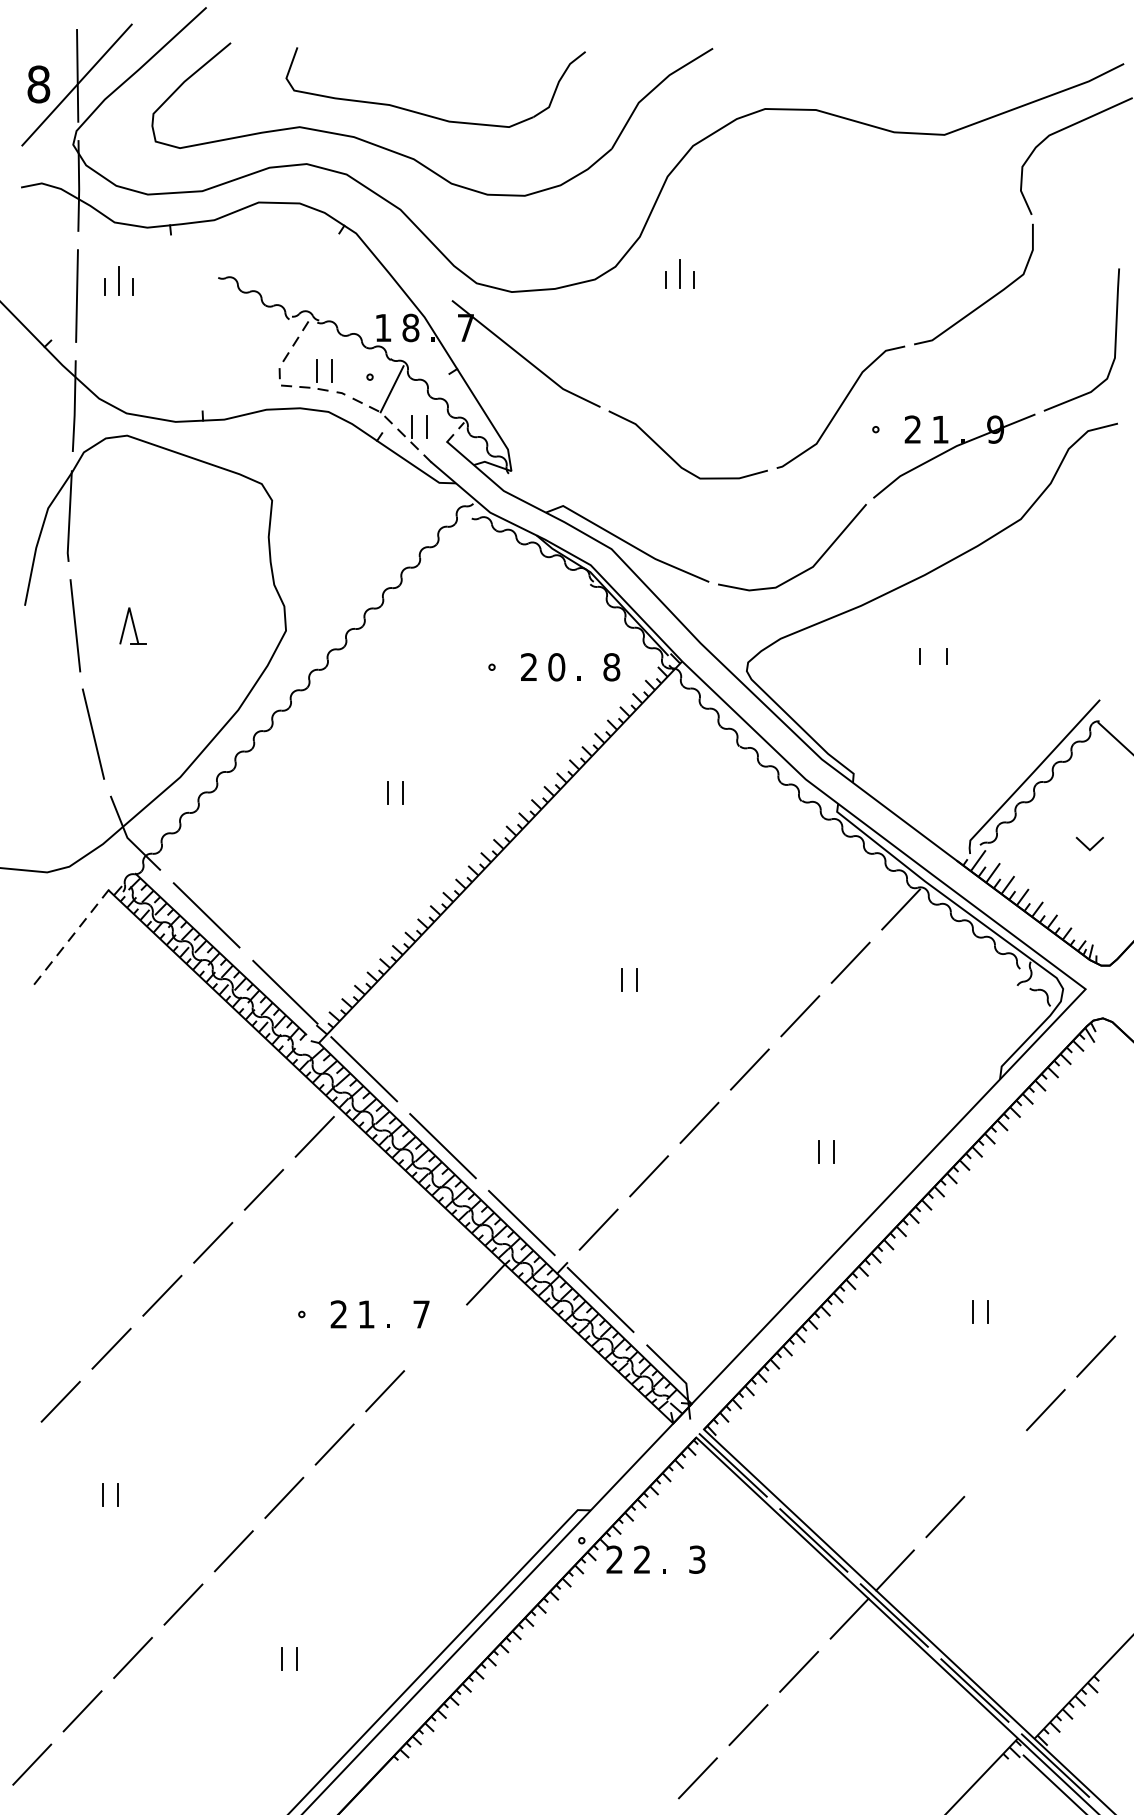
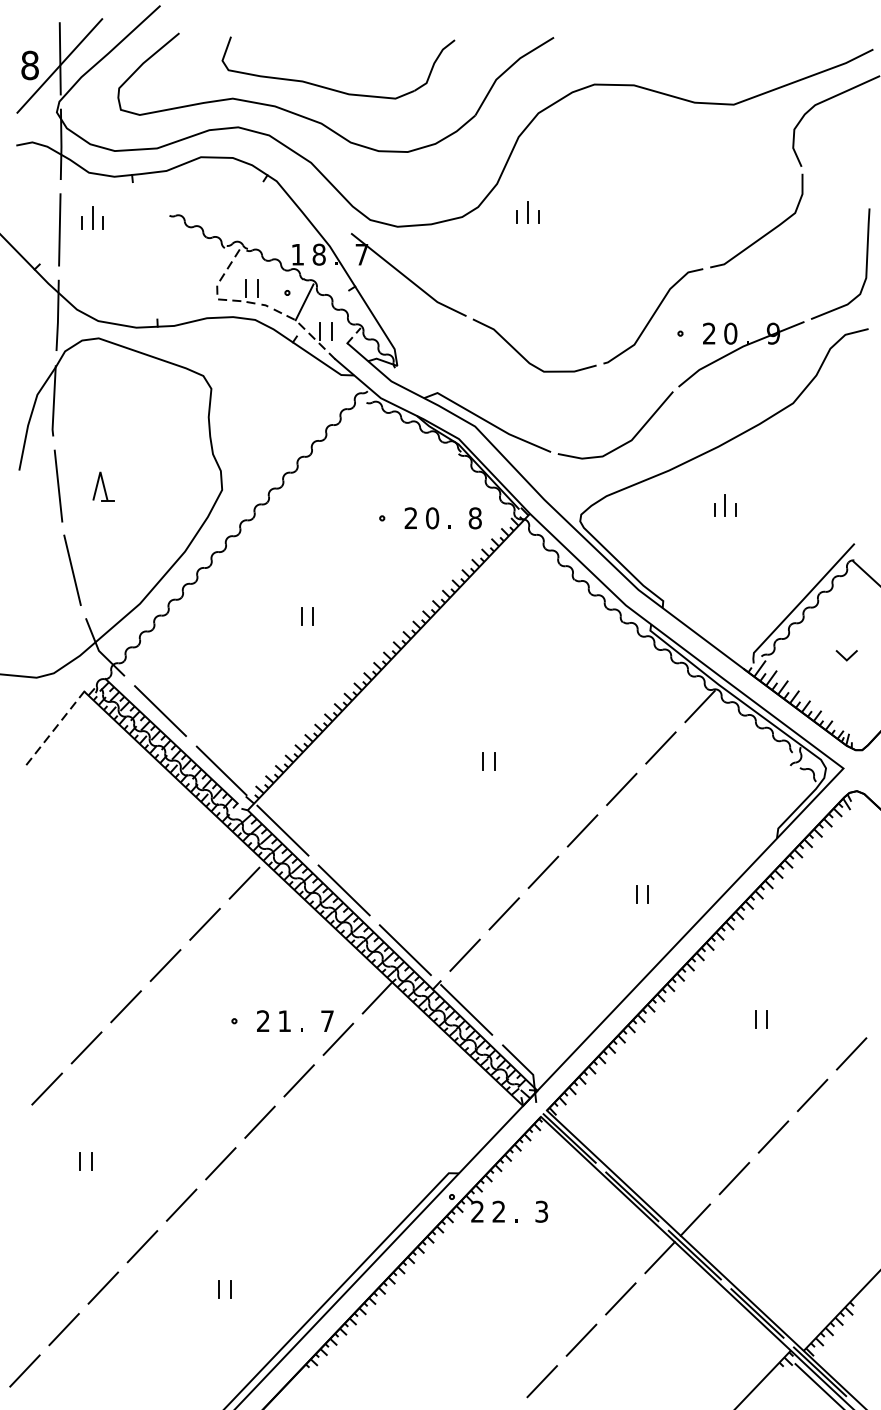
text: (940, 429) -> (730, 333), 1 -> 0
line: (932, 650) -> (724, 505), added
line: (435, 1336) -> (338, 1038), added
line: (995, 1462) -> (773, 1136), added

